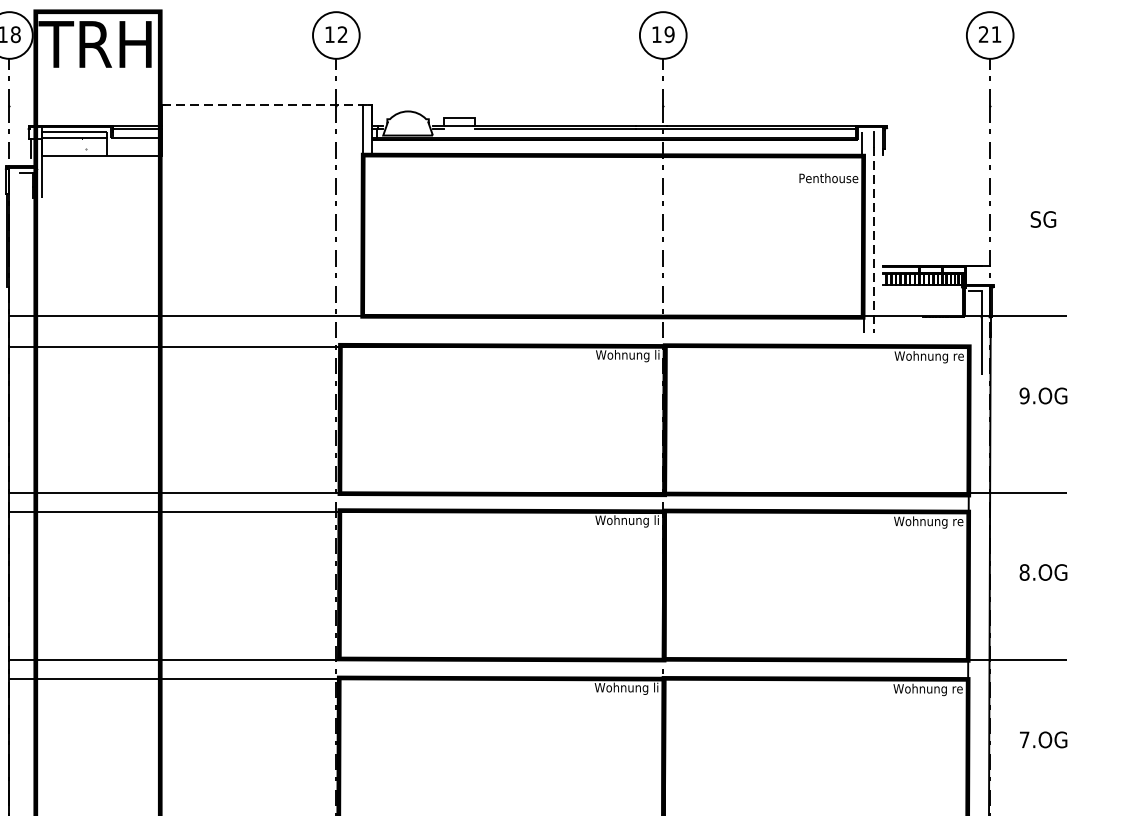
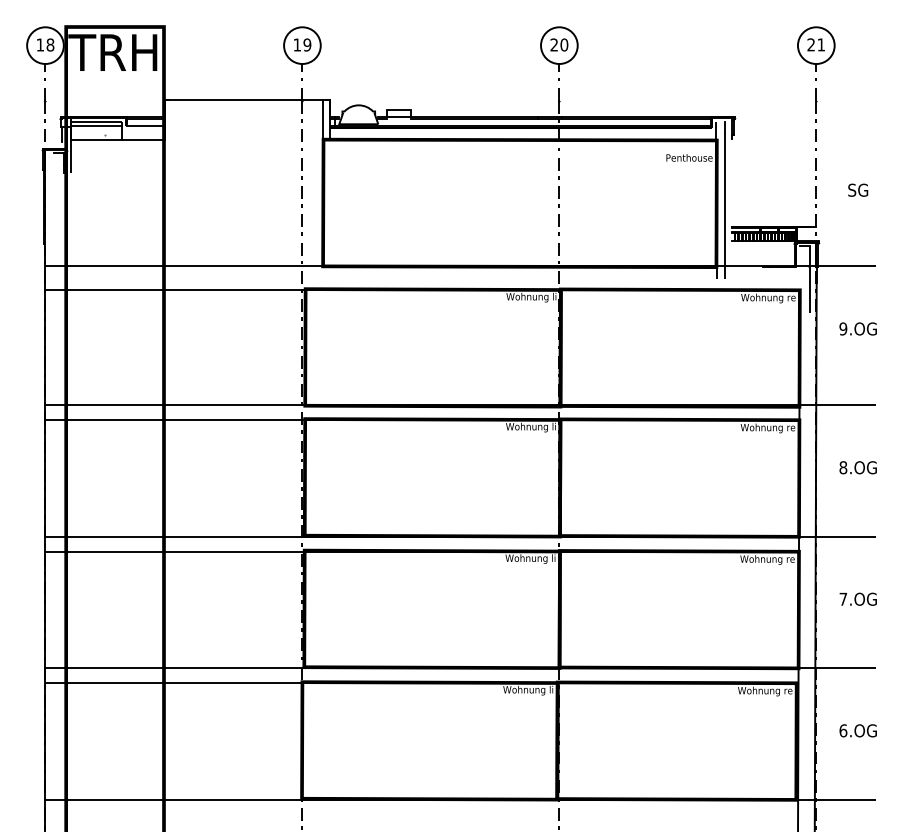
text: (342, 34) -> (307, 44), 12 -> 19
text: (663, 34) -> (559, 44), 19 -> 20
line: (266, 105) -> (247, 100), dashed -> solid
line: (873, 238) -> (724, 205), dashed -> solid

